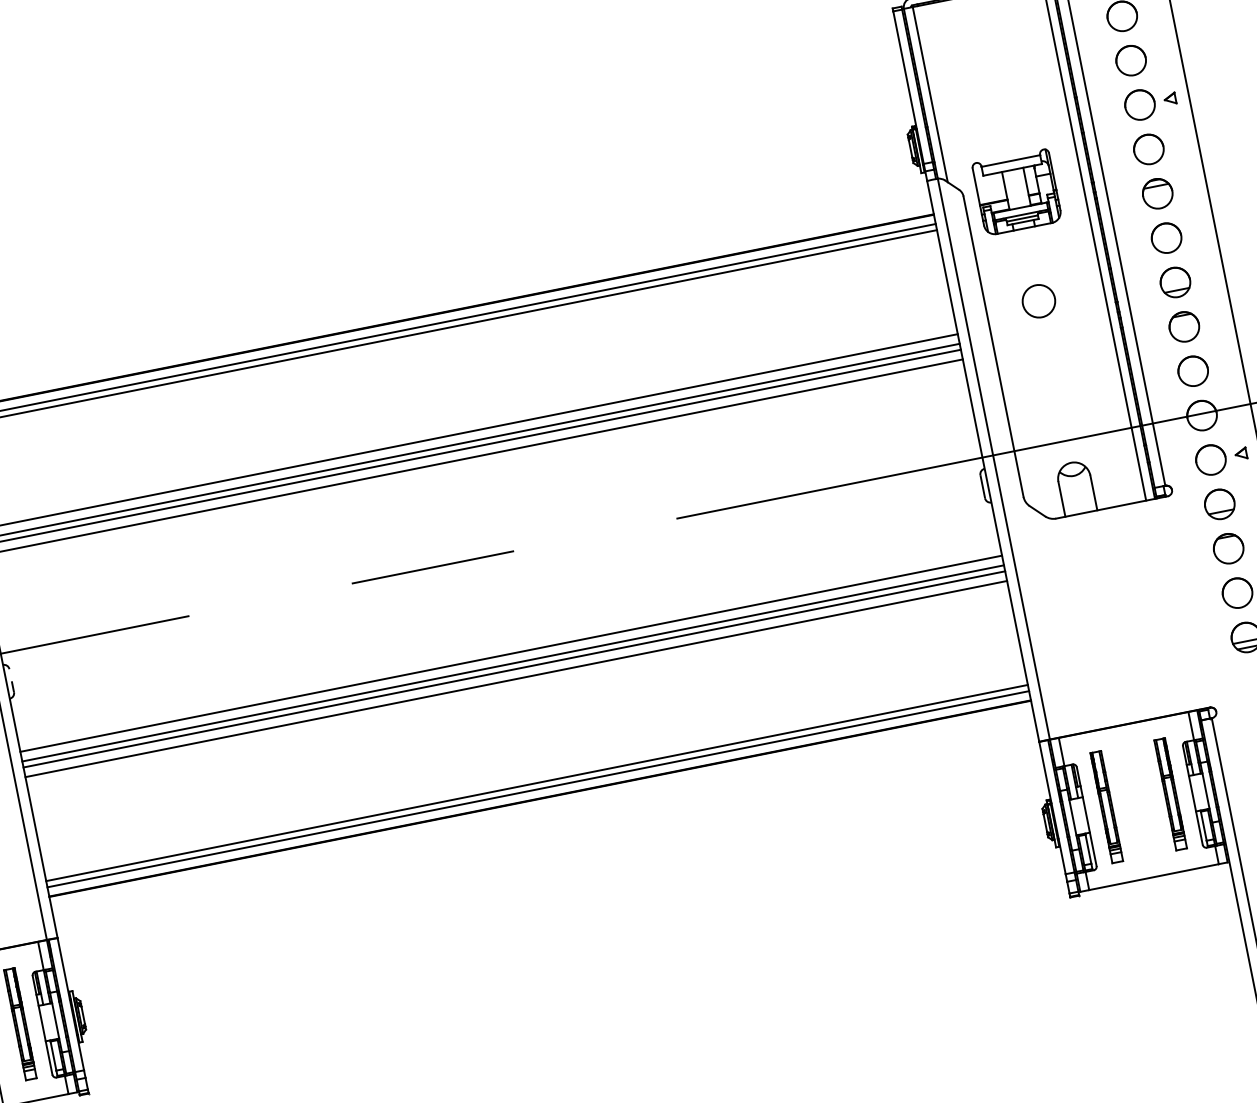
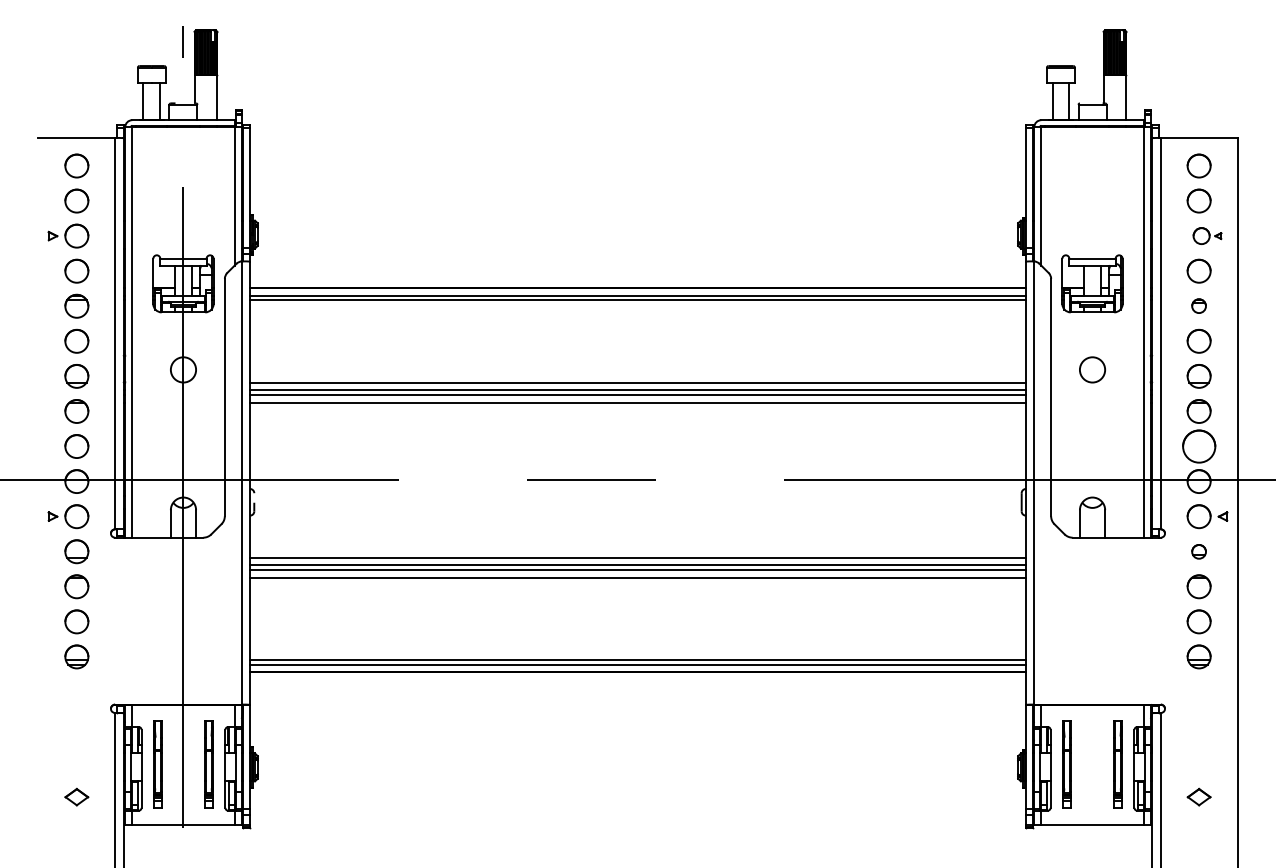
part: (1150, 102) -> (1207, 235), size x0.7
part: (1156, 192) -> (1198, 305), size x0.6
circle: (1192, 371) -> (1198, 446), size x1.4
part: (1218, 504) -> (1198, 551), size x0.6

